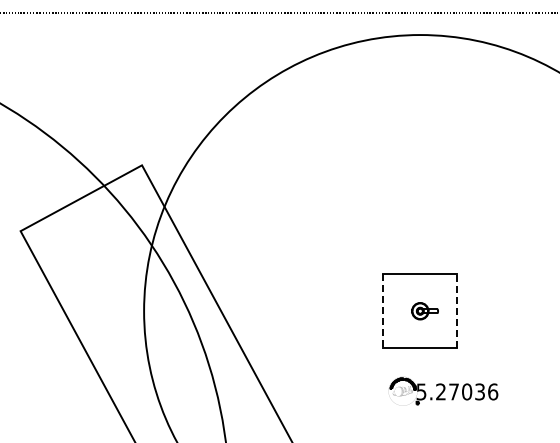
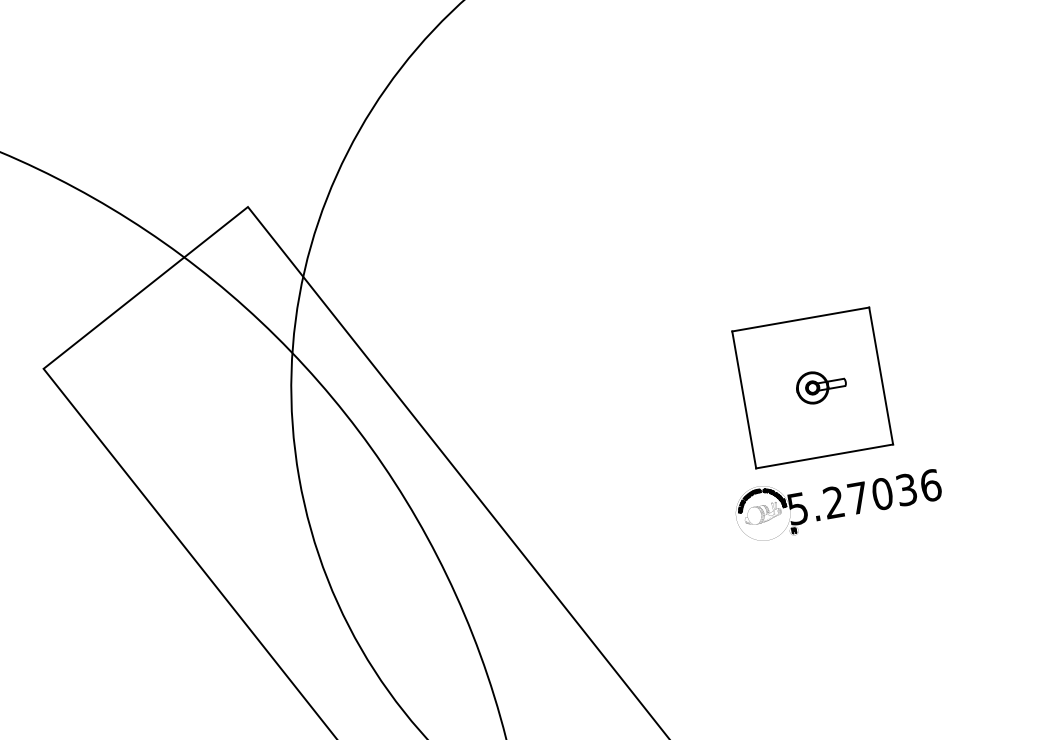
line: (383, 311) -> (744, 400), dashed -> solid
line: (457, 311) -> (881, 376), dashed -> solid
part: (443, 391) -> (838, 500), moved

